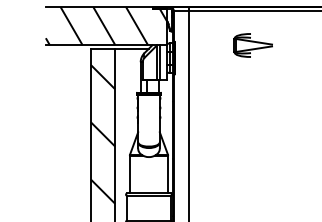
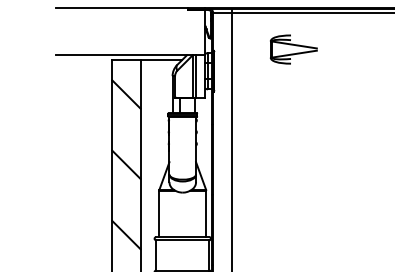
hatch: (106, 25) -> (130, 31), removed
part: (253, 45) -> (293, 49), moved

